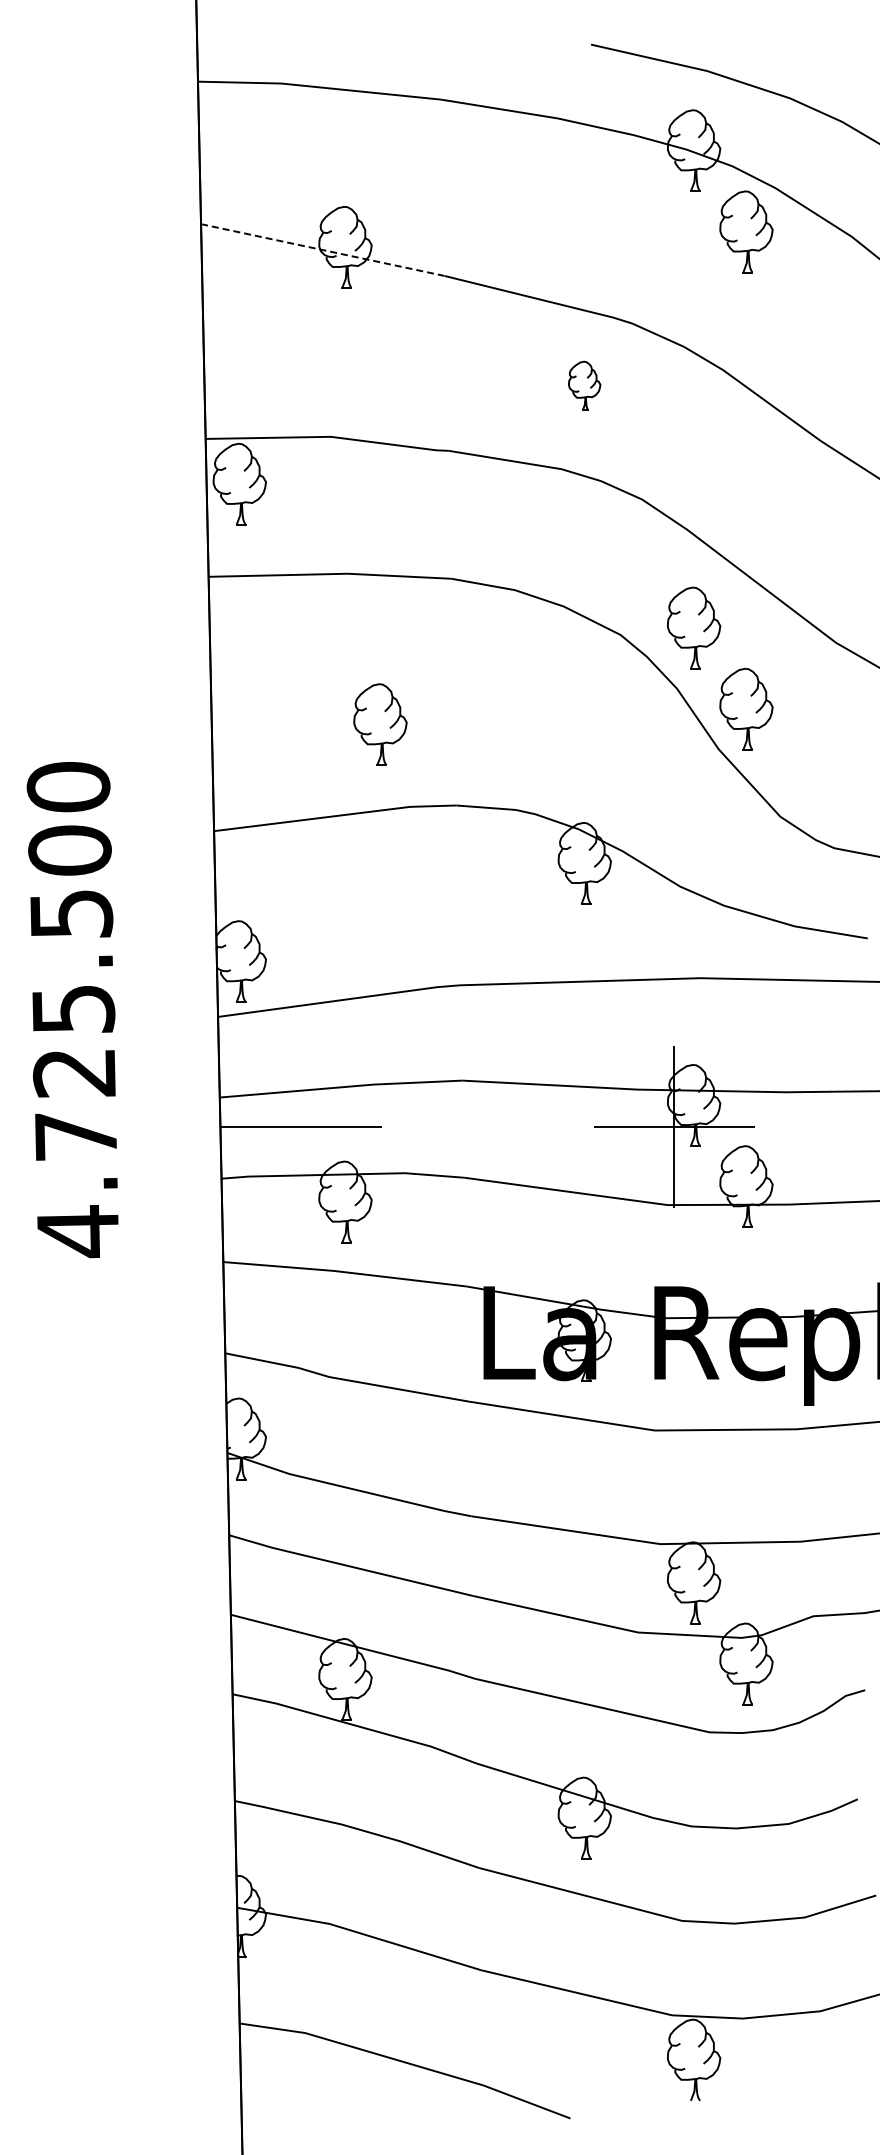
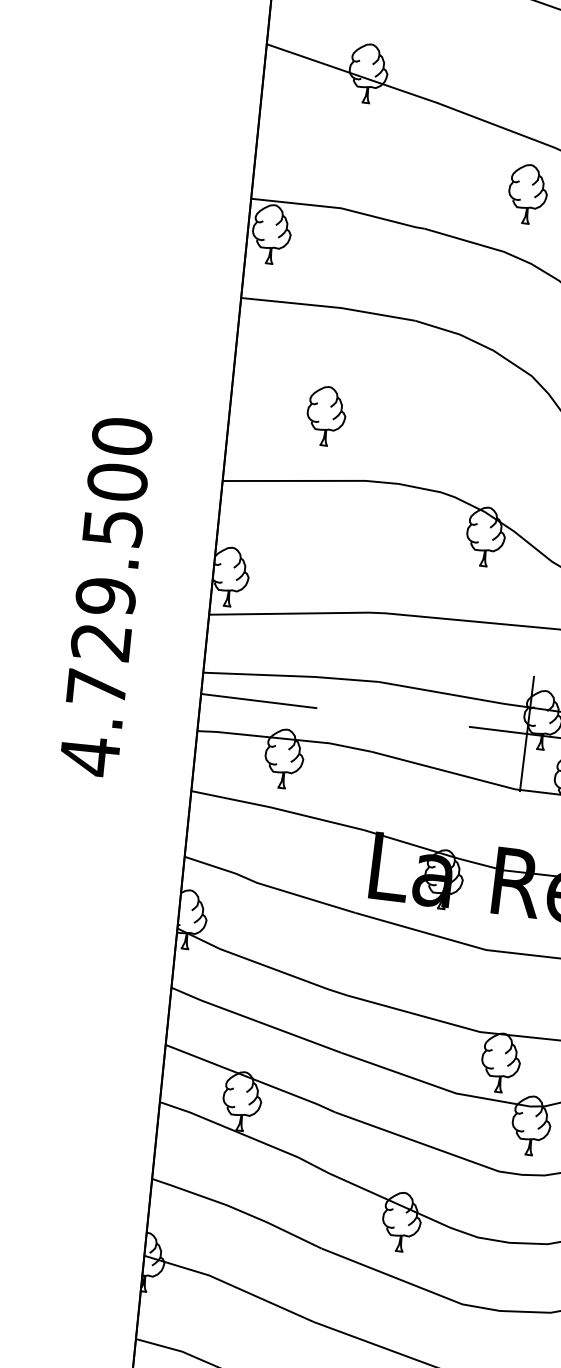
line: (323, 250) -> (352, 73), dashed -> solid
part: (584, 385) -> (527, 193), size x1.67
part: (380, 724) -> (326, 416), moved
text: (73, 1009) -> (106, 596), 4.725.500 -> 4.729.500

